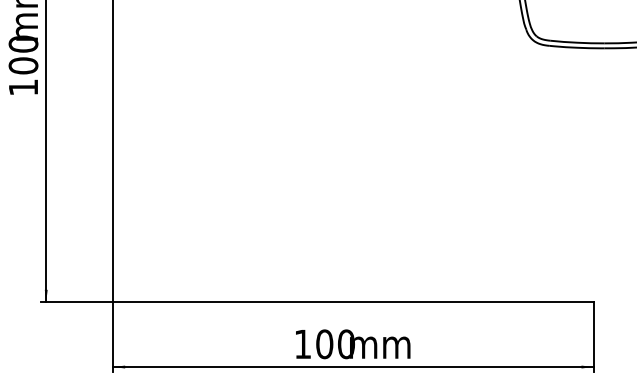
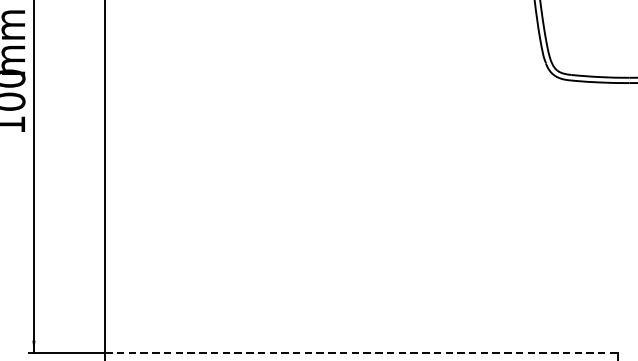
line: (353, 301) -> (361, 353), solid -> dashed

